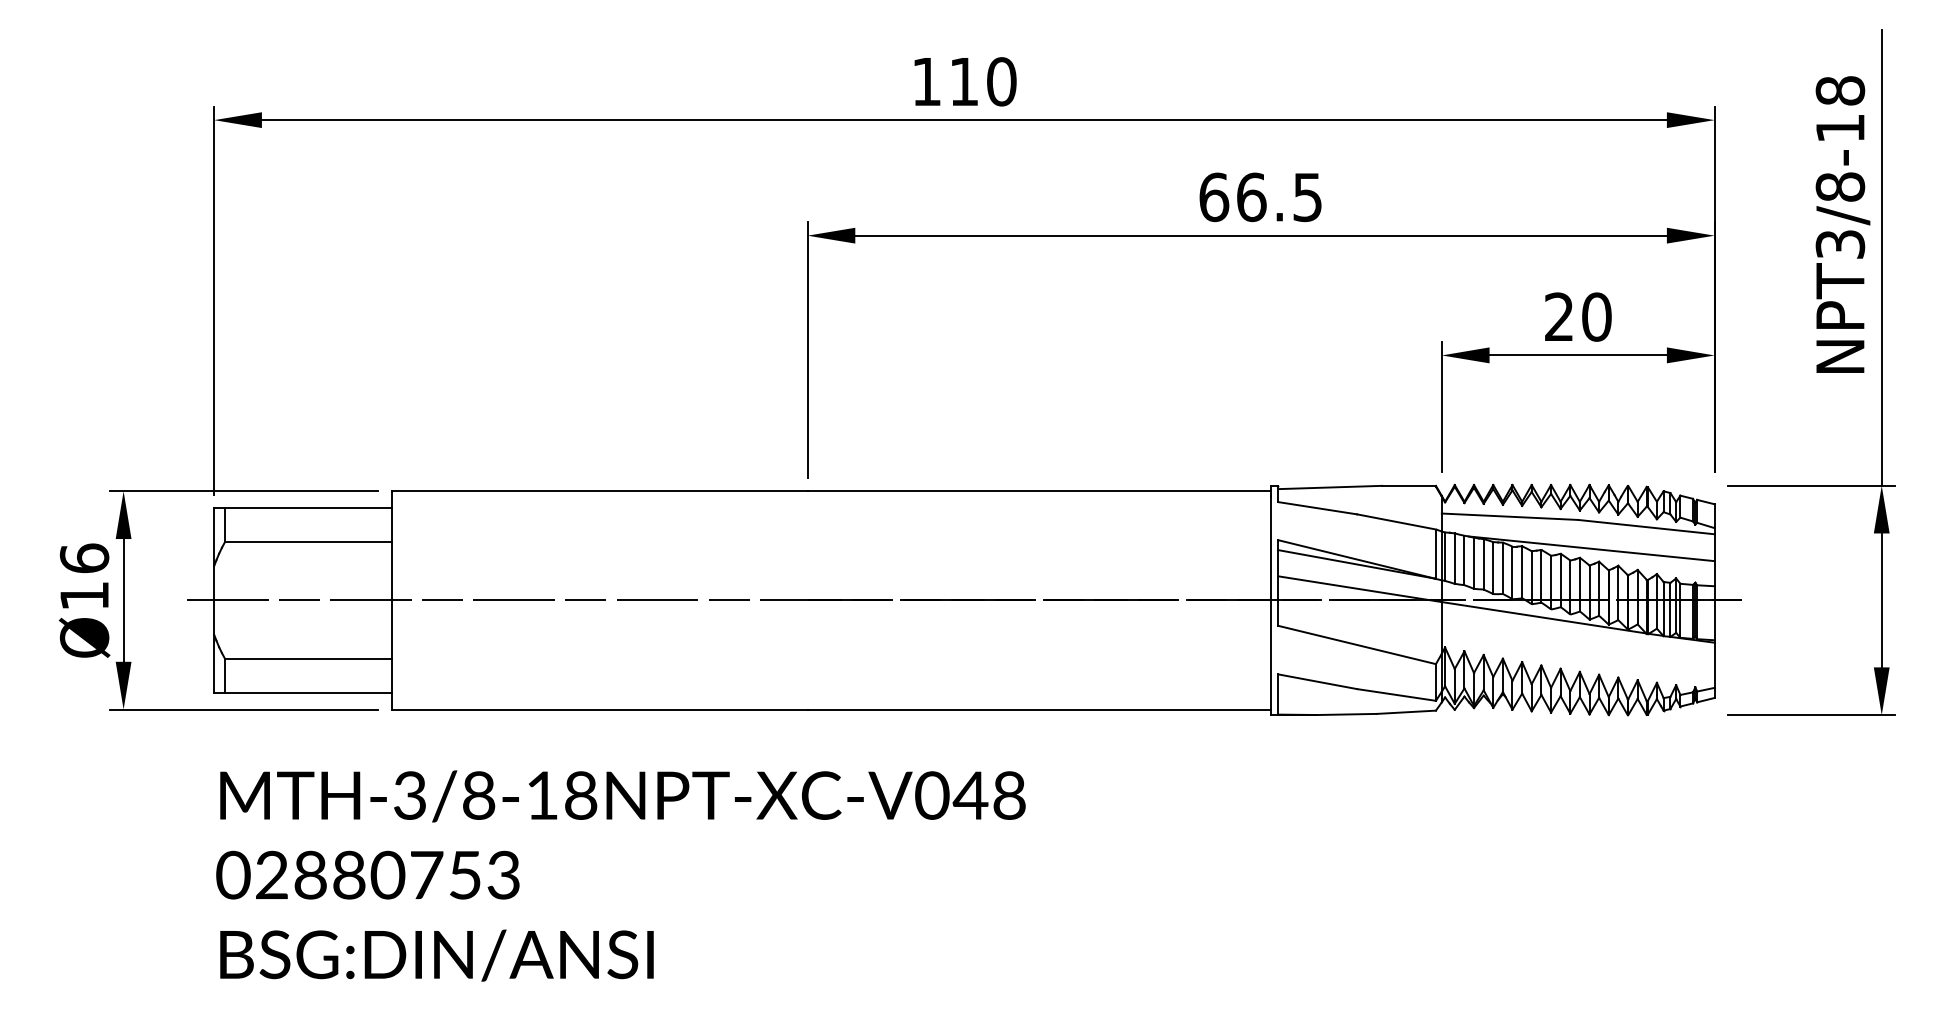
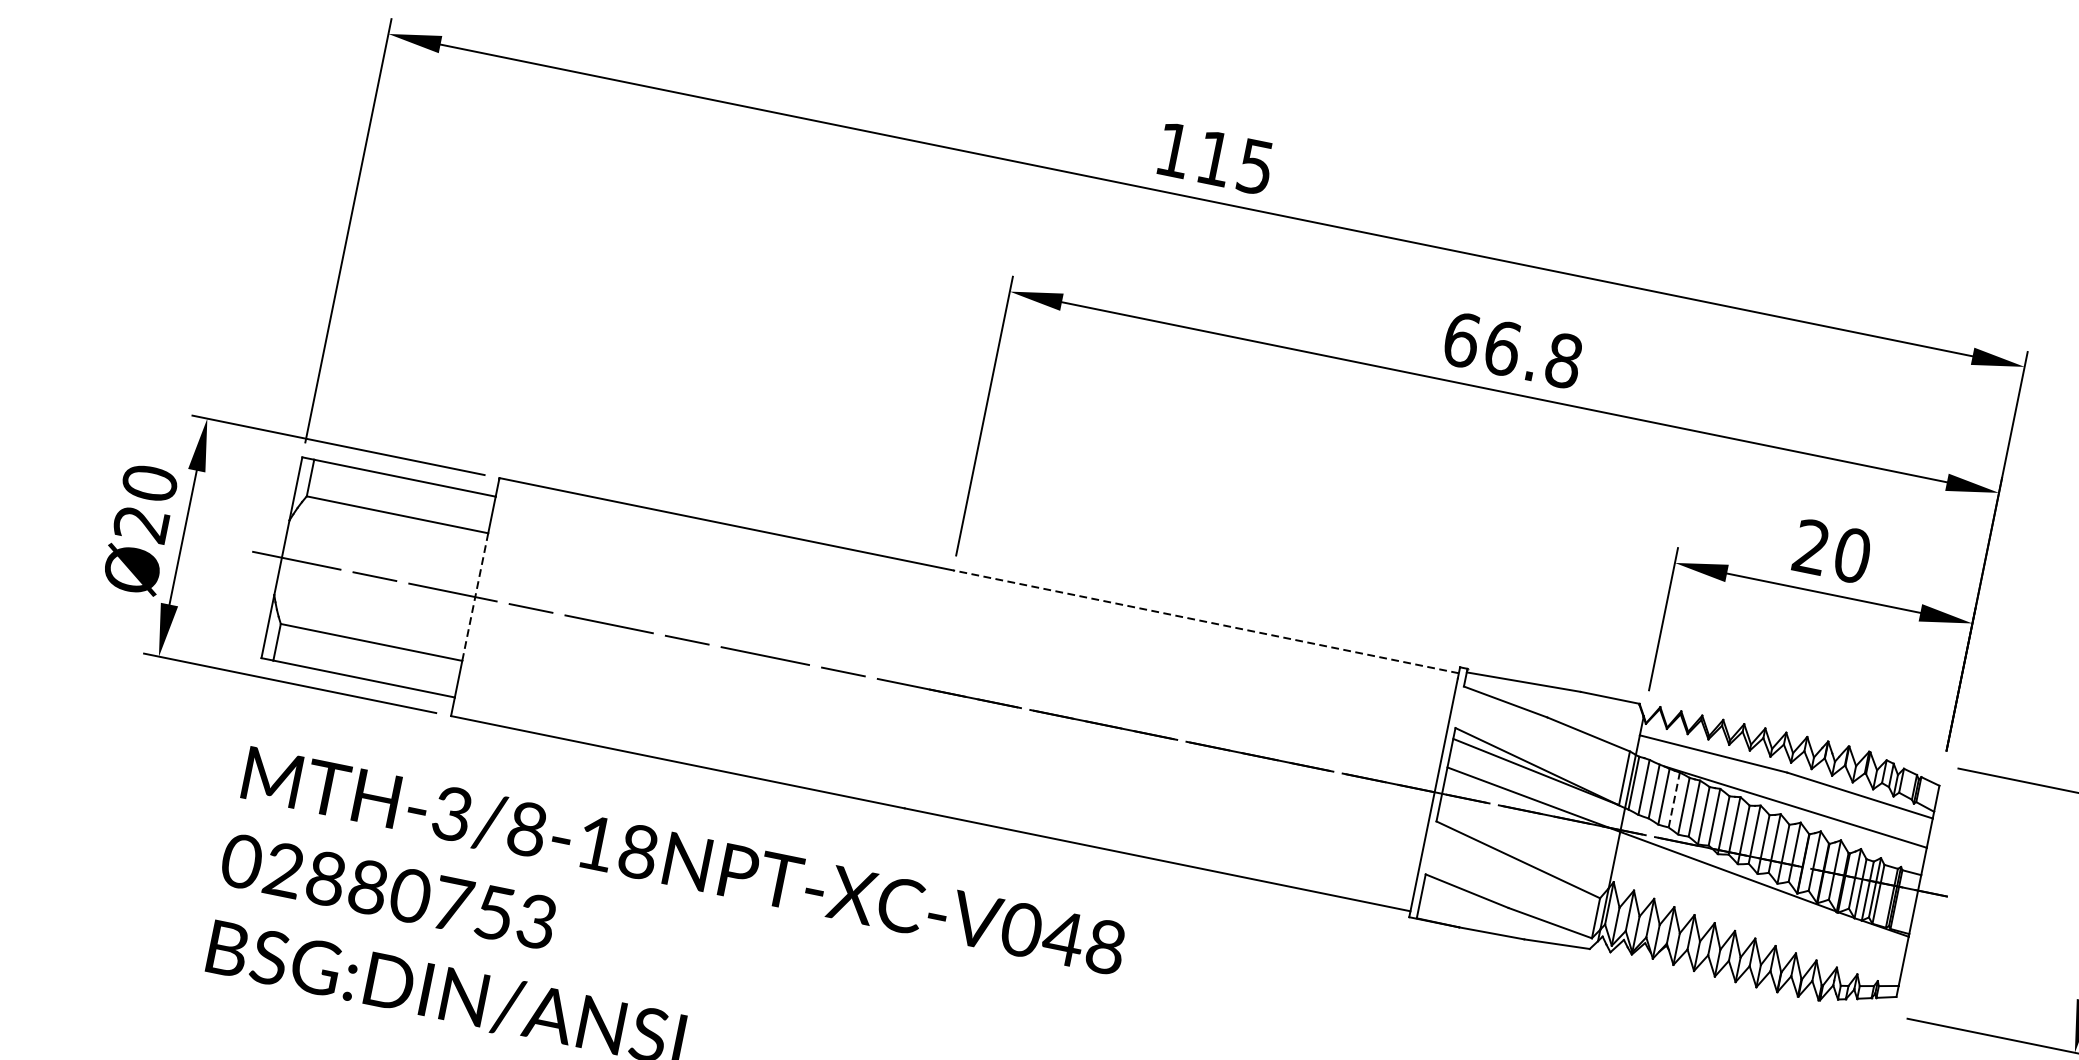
text: (1001, 81) -> (1255, 166), 110 -> 115
text: (1307, 197) -> (1563, 360), 66.5 -> 66.8
line: (1039, 491) -> (1206, 622), solid -> dashed
line: (1483, 563) -> (1674, 799), solid -> dashed
text: (84, 576) -> (145, 502), Ø16 -> Ø20
line: (391, 600) -> (475, 597), solid -> dashed

